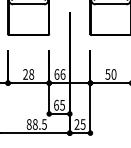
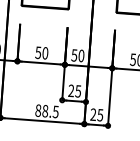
text: (28, 74) -> (41, 53), 28 -> 50
text: (59, 74) -> (77, 55), 66 -> 50
text: (56, 104) -> (71, 89), 65 -> 25

